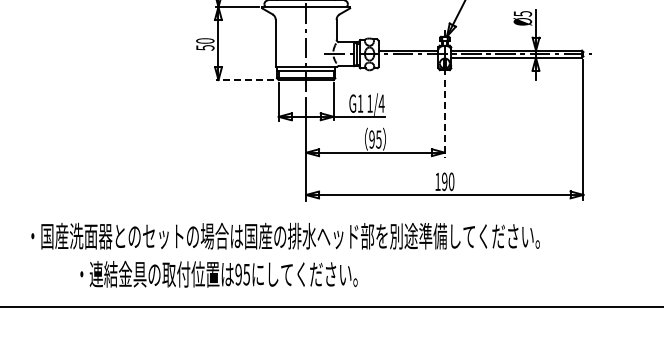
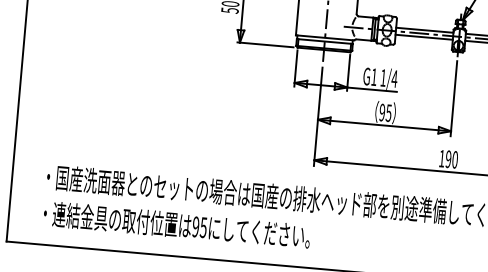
line: (408, 57) -> (424, 36), added
line: (244, 80) -> (264, 45), dashed -> solid
line: (444, 119) -> (453, 99), dashed -> solid
text: (218, 274) -> (176, 225), moved

